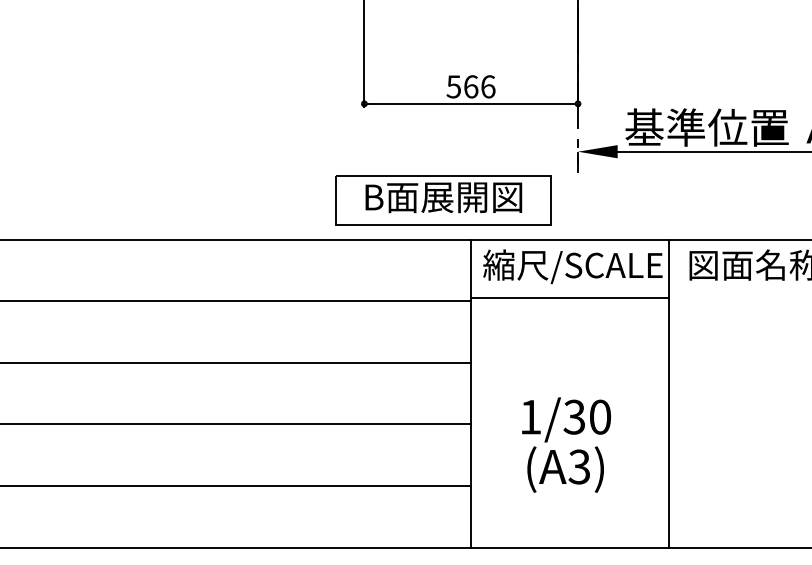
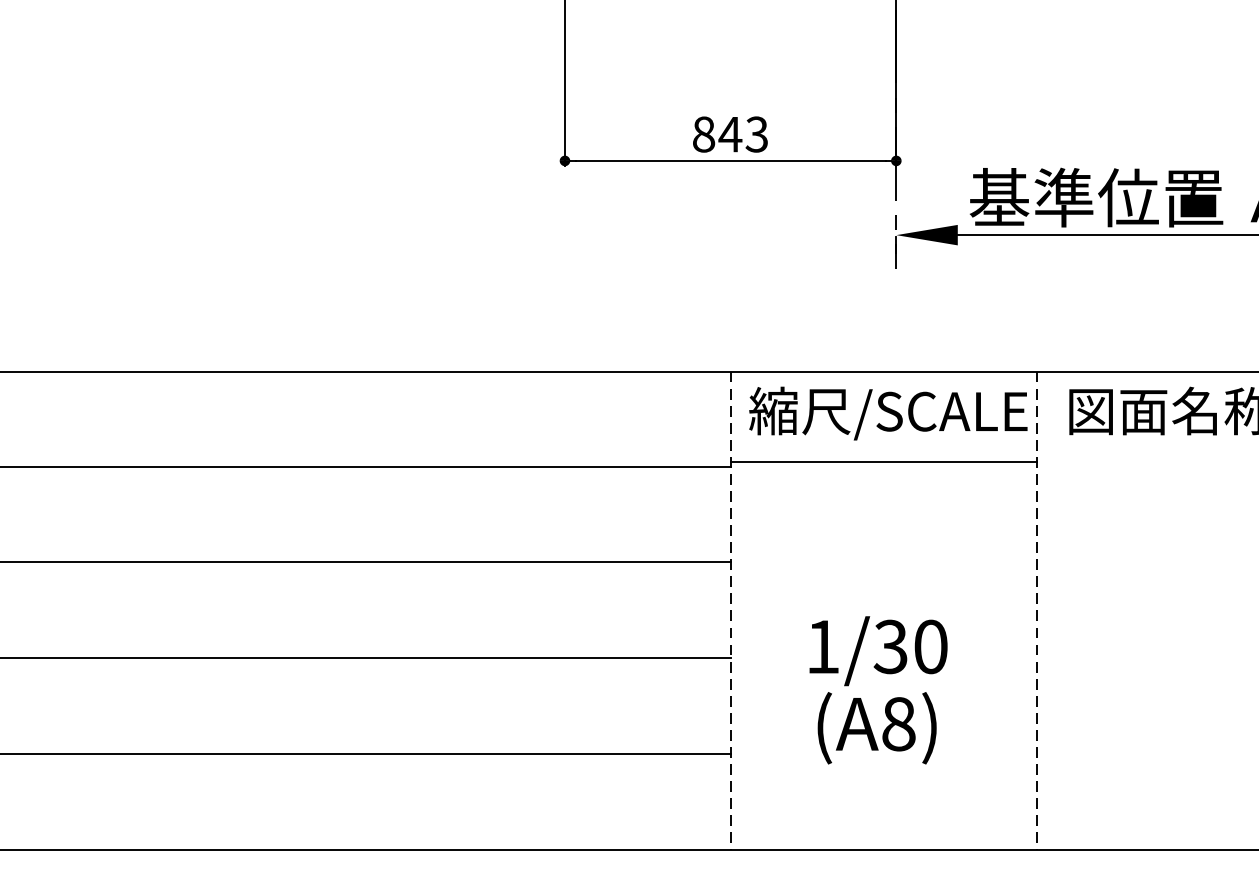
text: (470, 86) -> (729, 133), 566 -> 843
part: (443, 200) -> (687, 310), removed
line: (471, 394) -> (731, 611), solid -> dashed
line: (668, 394) -> (1036, 611), solid -> dashed
text: (579, 466) -> (898, 723), (A3) -> (A8)

